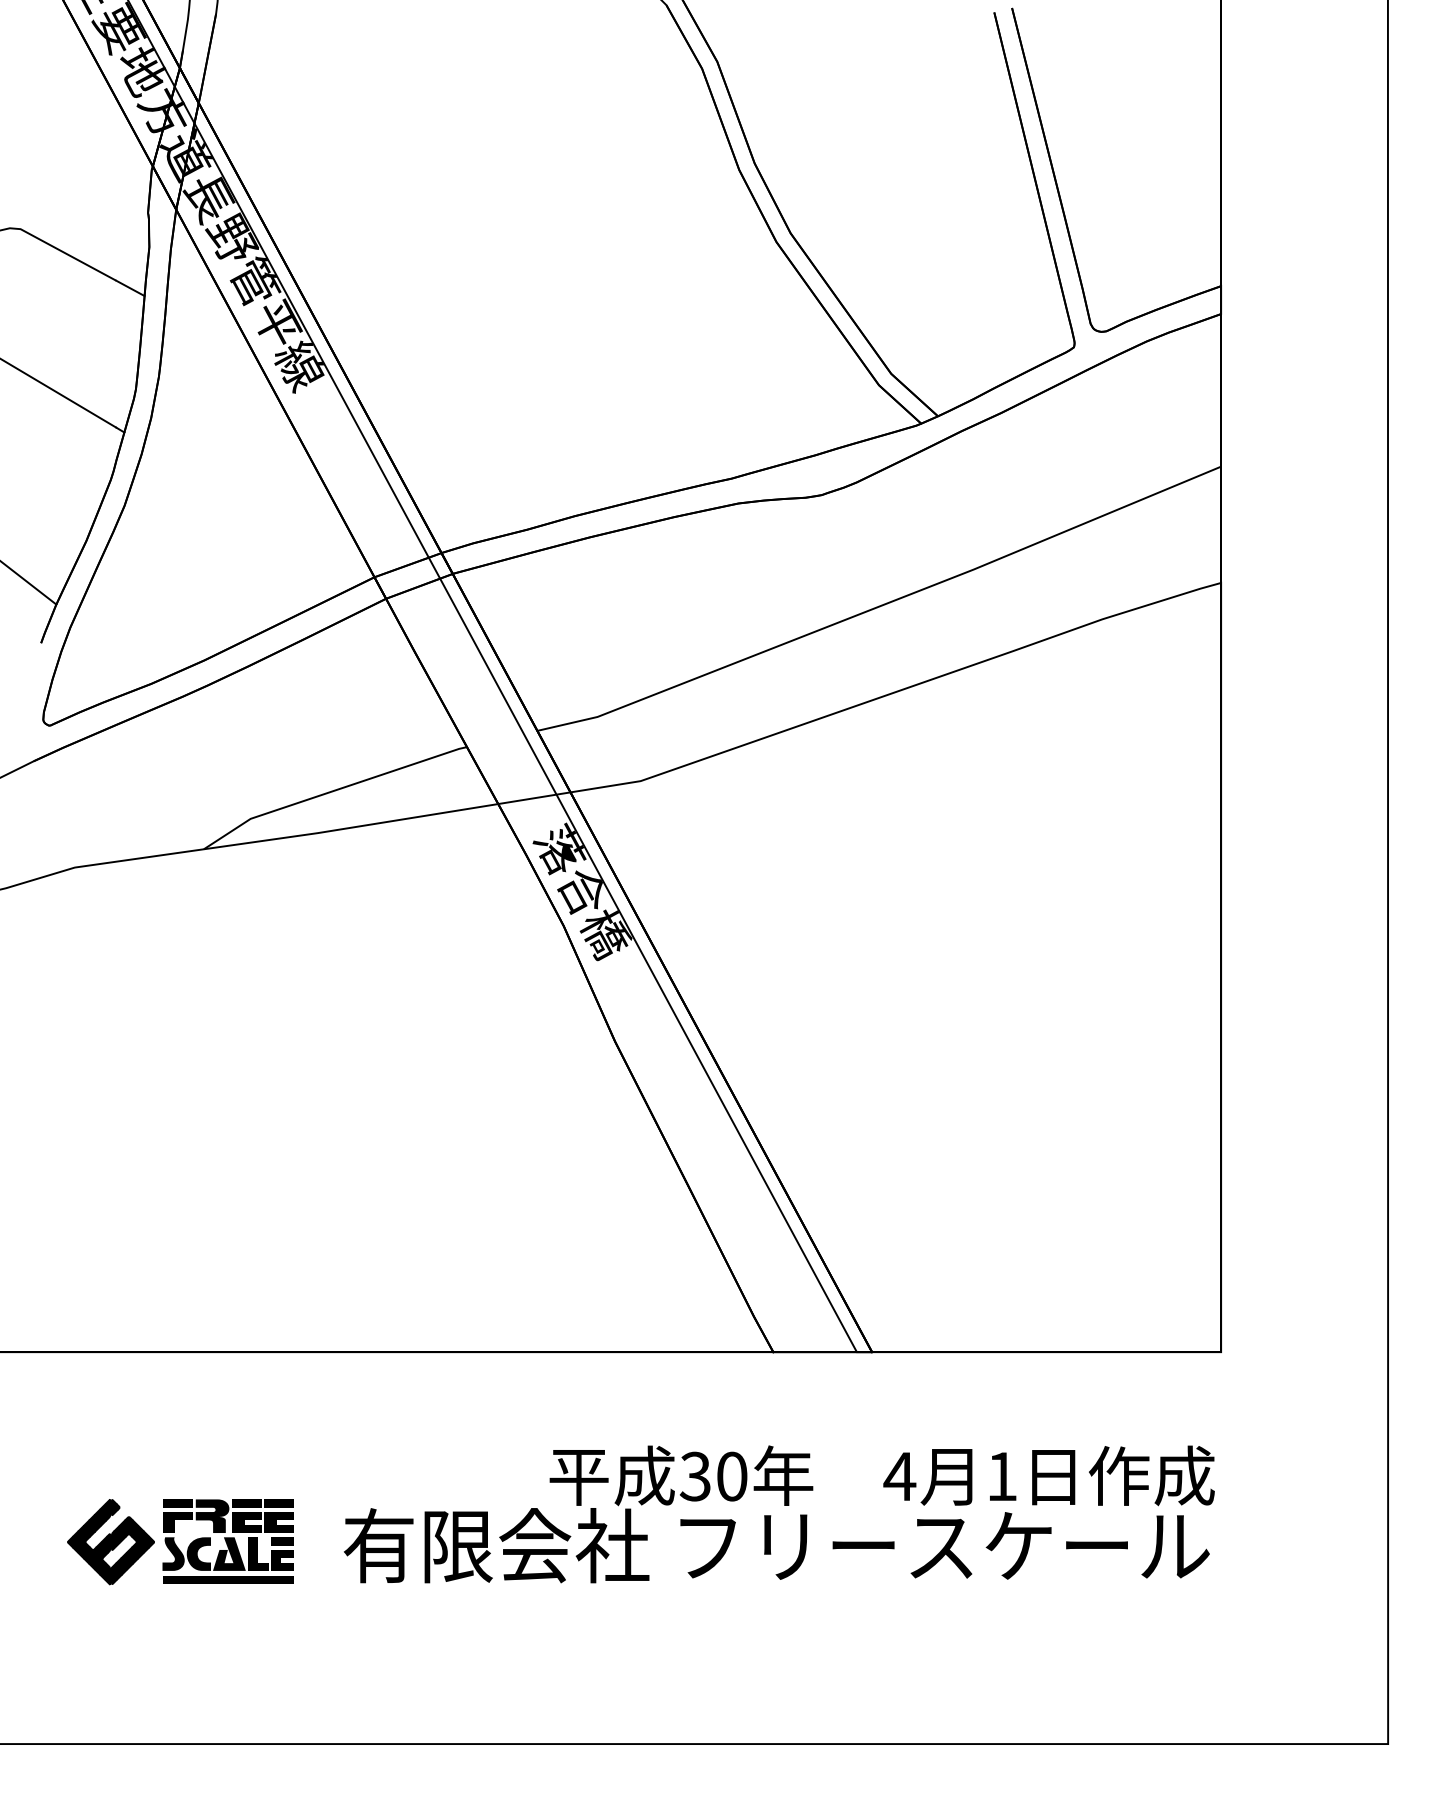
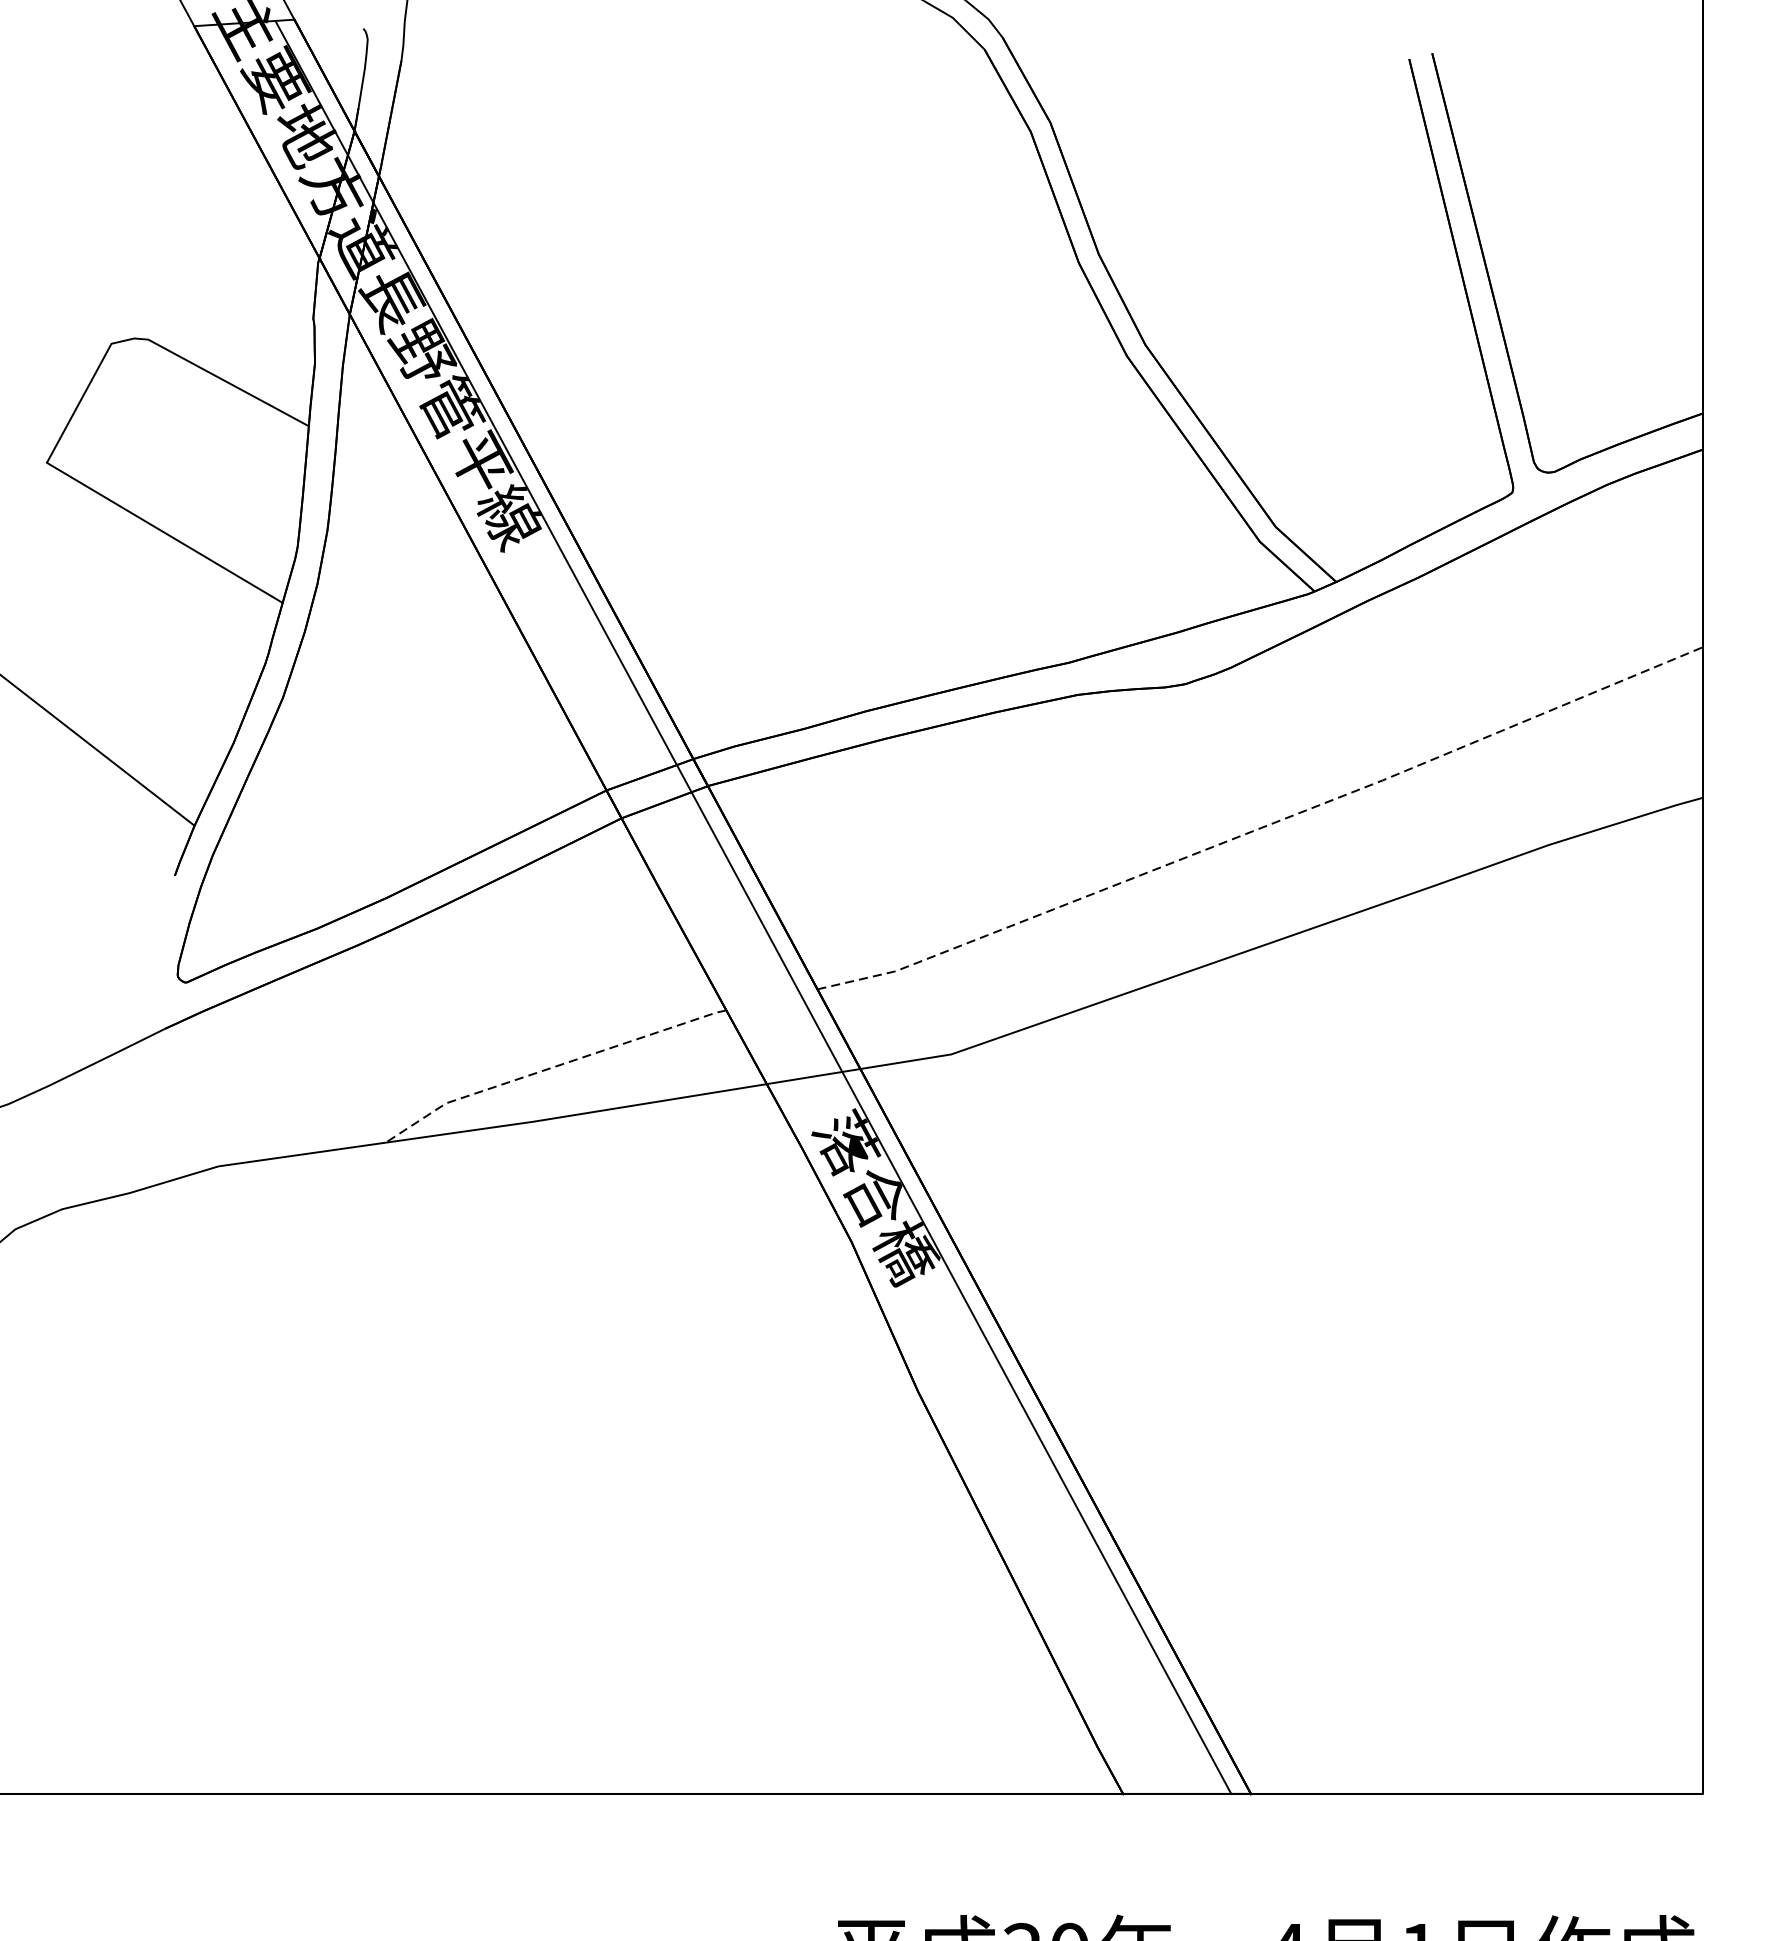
line: (881, 605) -> (1263, 827), solid -> dashed
line: (332, 791) -> (552, 1067), solid -> dashed

